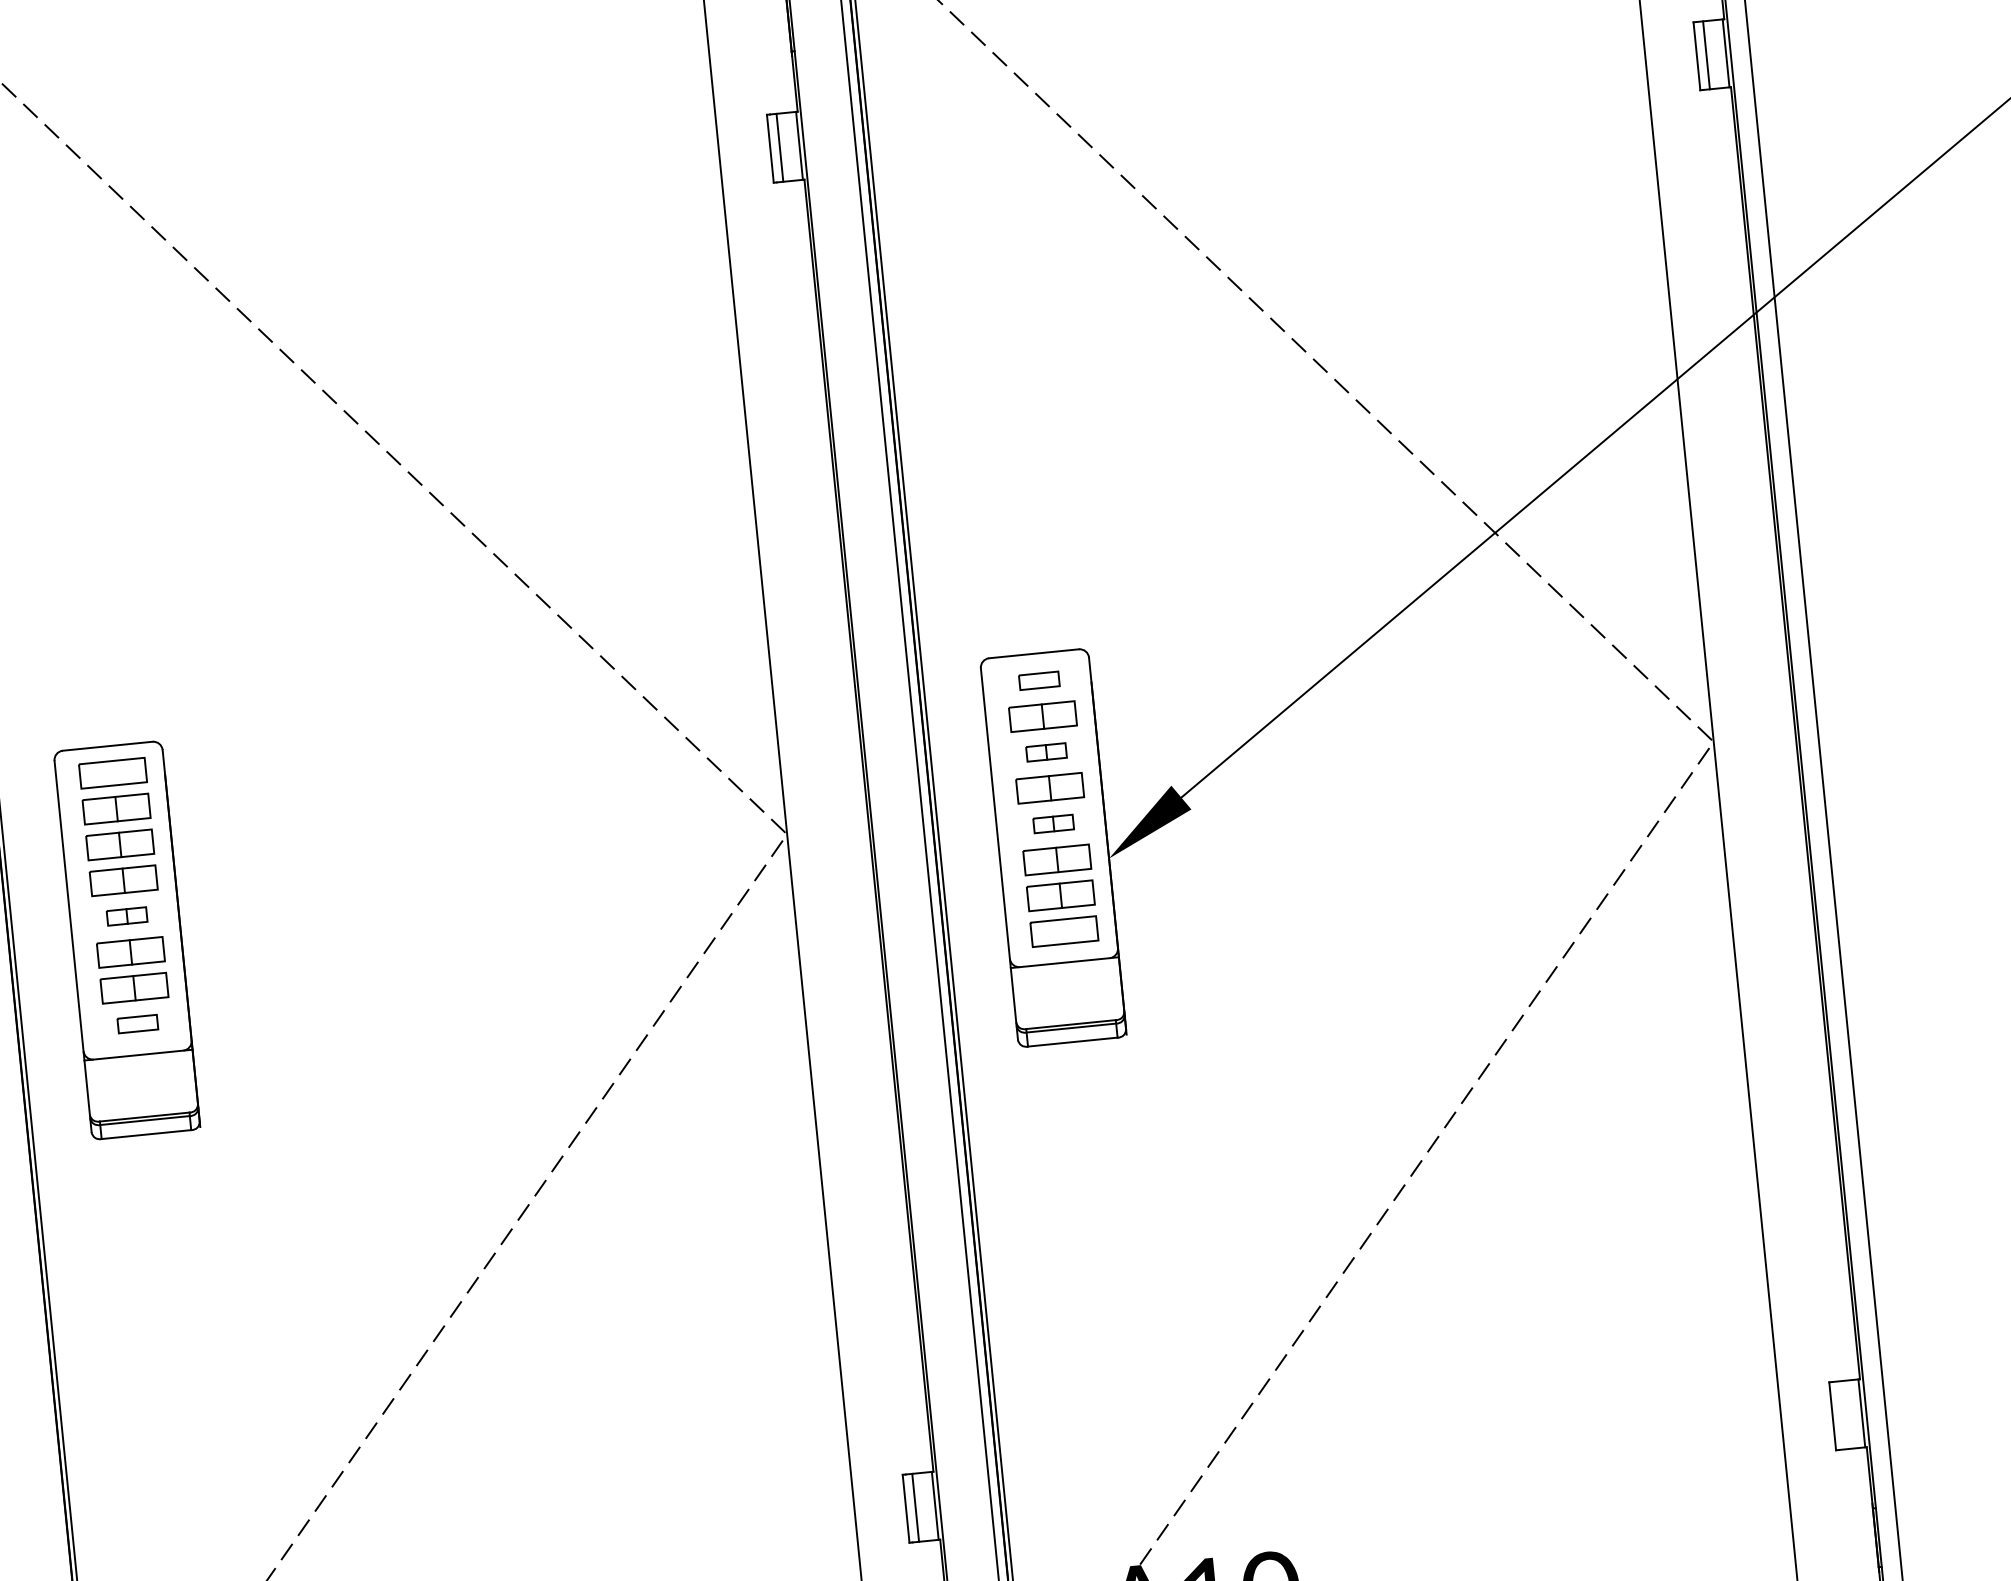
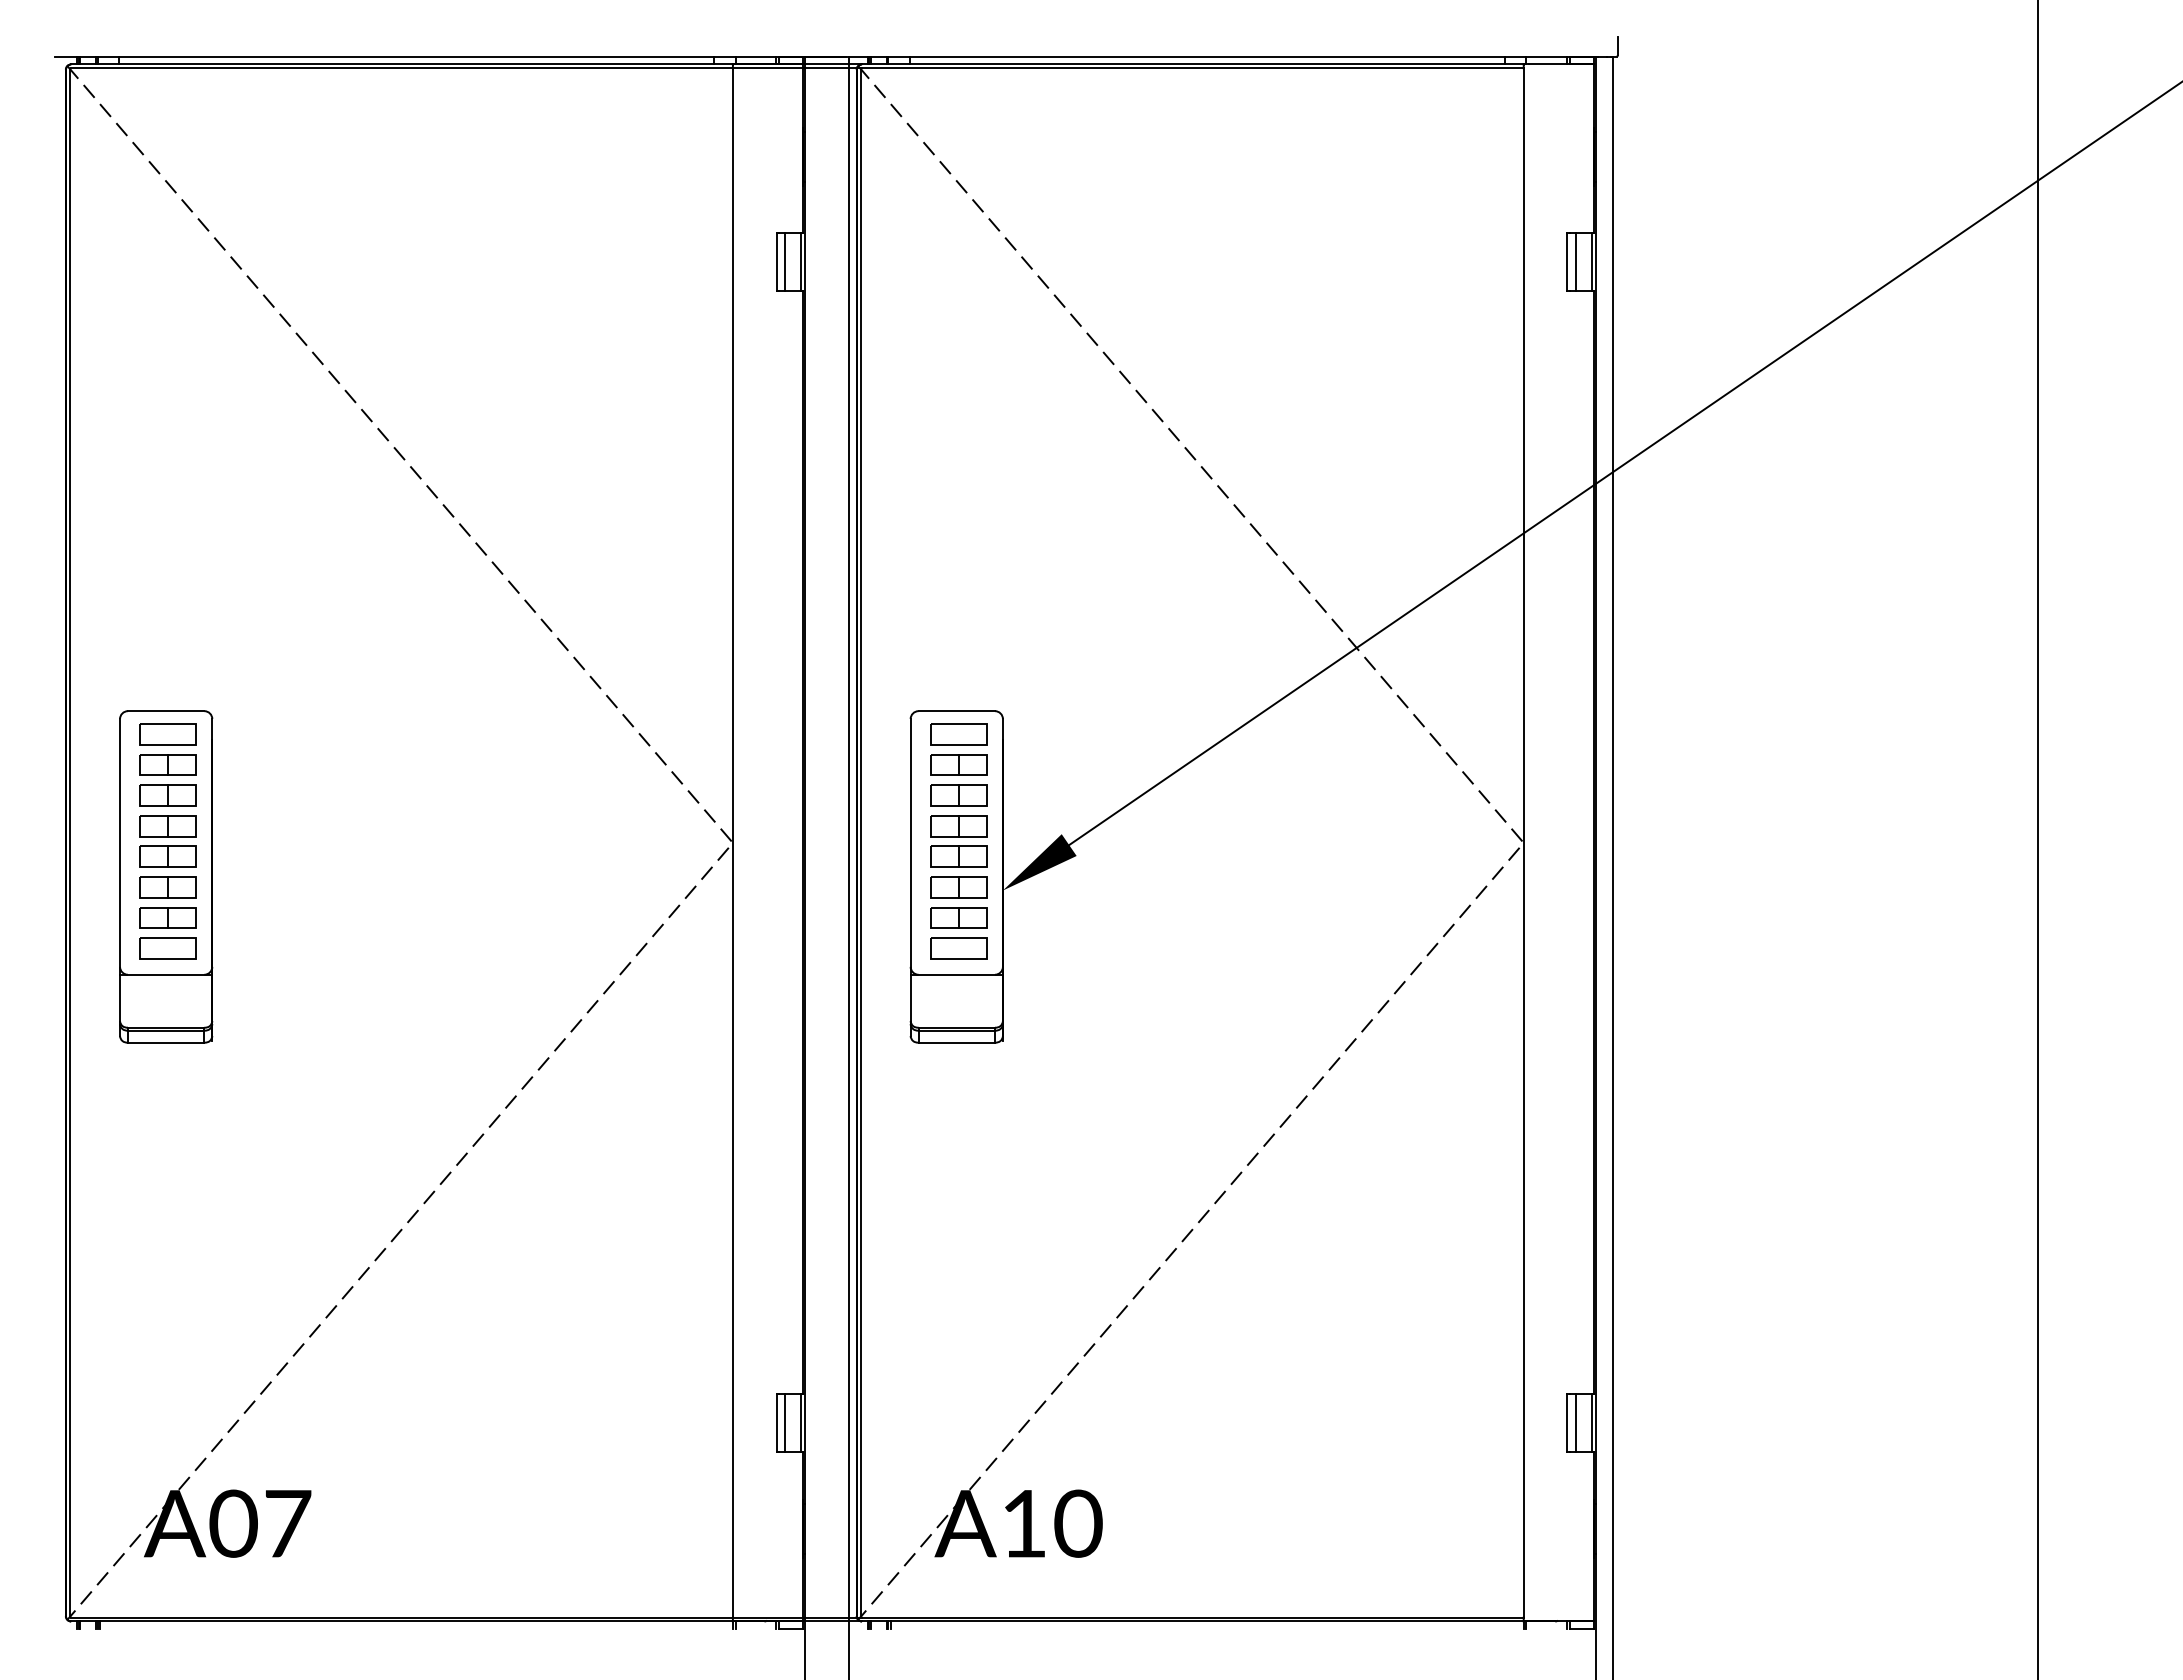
part: (1038, 680) -> (958, 734), size x1.67
part: (1045, 752) -> (958, 795), size x1.67
part: (1053, 823) -> (958, 856), size x1.67
part: (126, 916) -> (167, 856), size x1.67
part: (136, 1024) -> (167, 948), size x1.67
line: (1842, 1414) -> (1575, 1422), added

